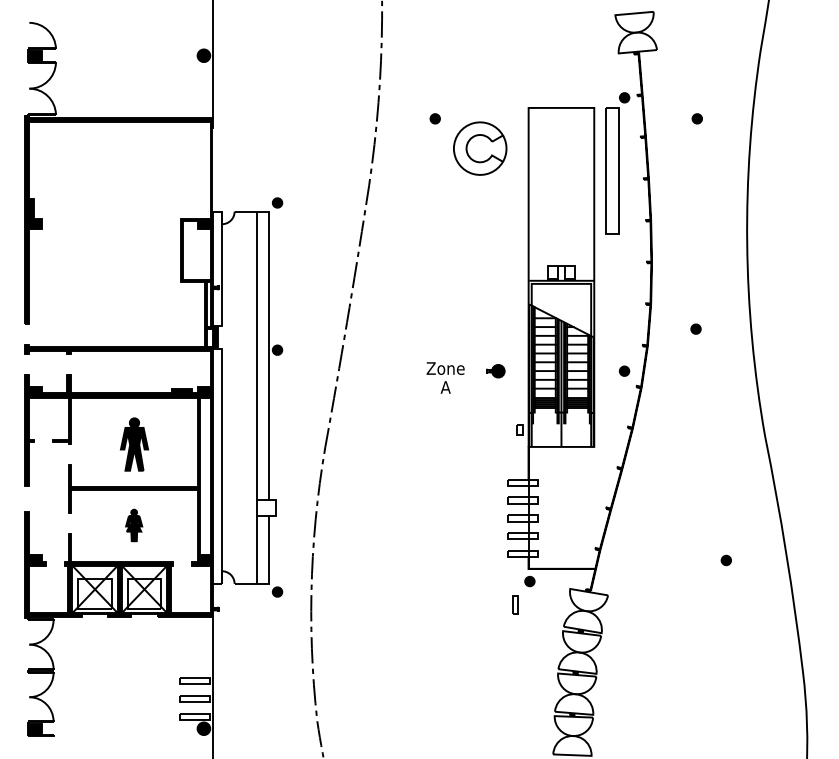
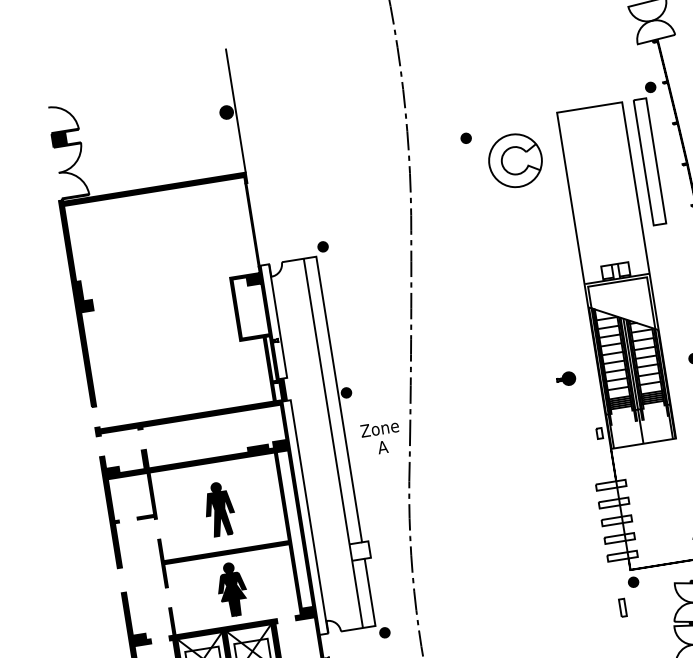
text: (445, 377) -> (381, 437), moved
part: (133, 525) -> (231, 589), size x1.67

